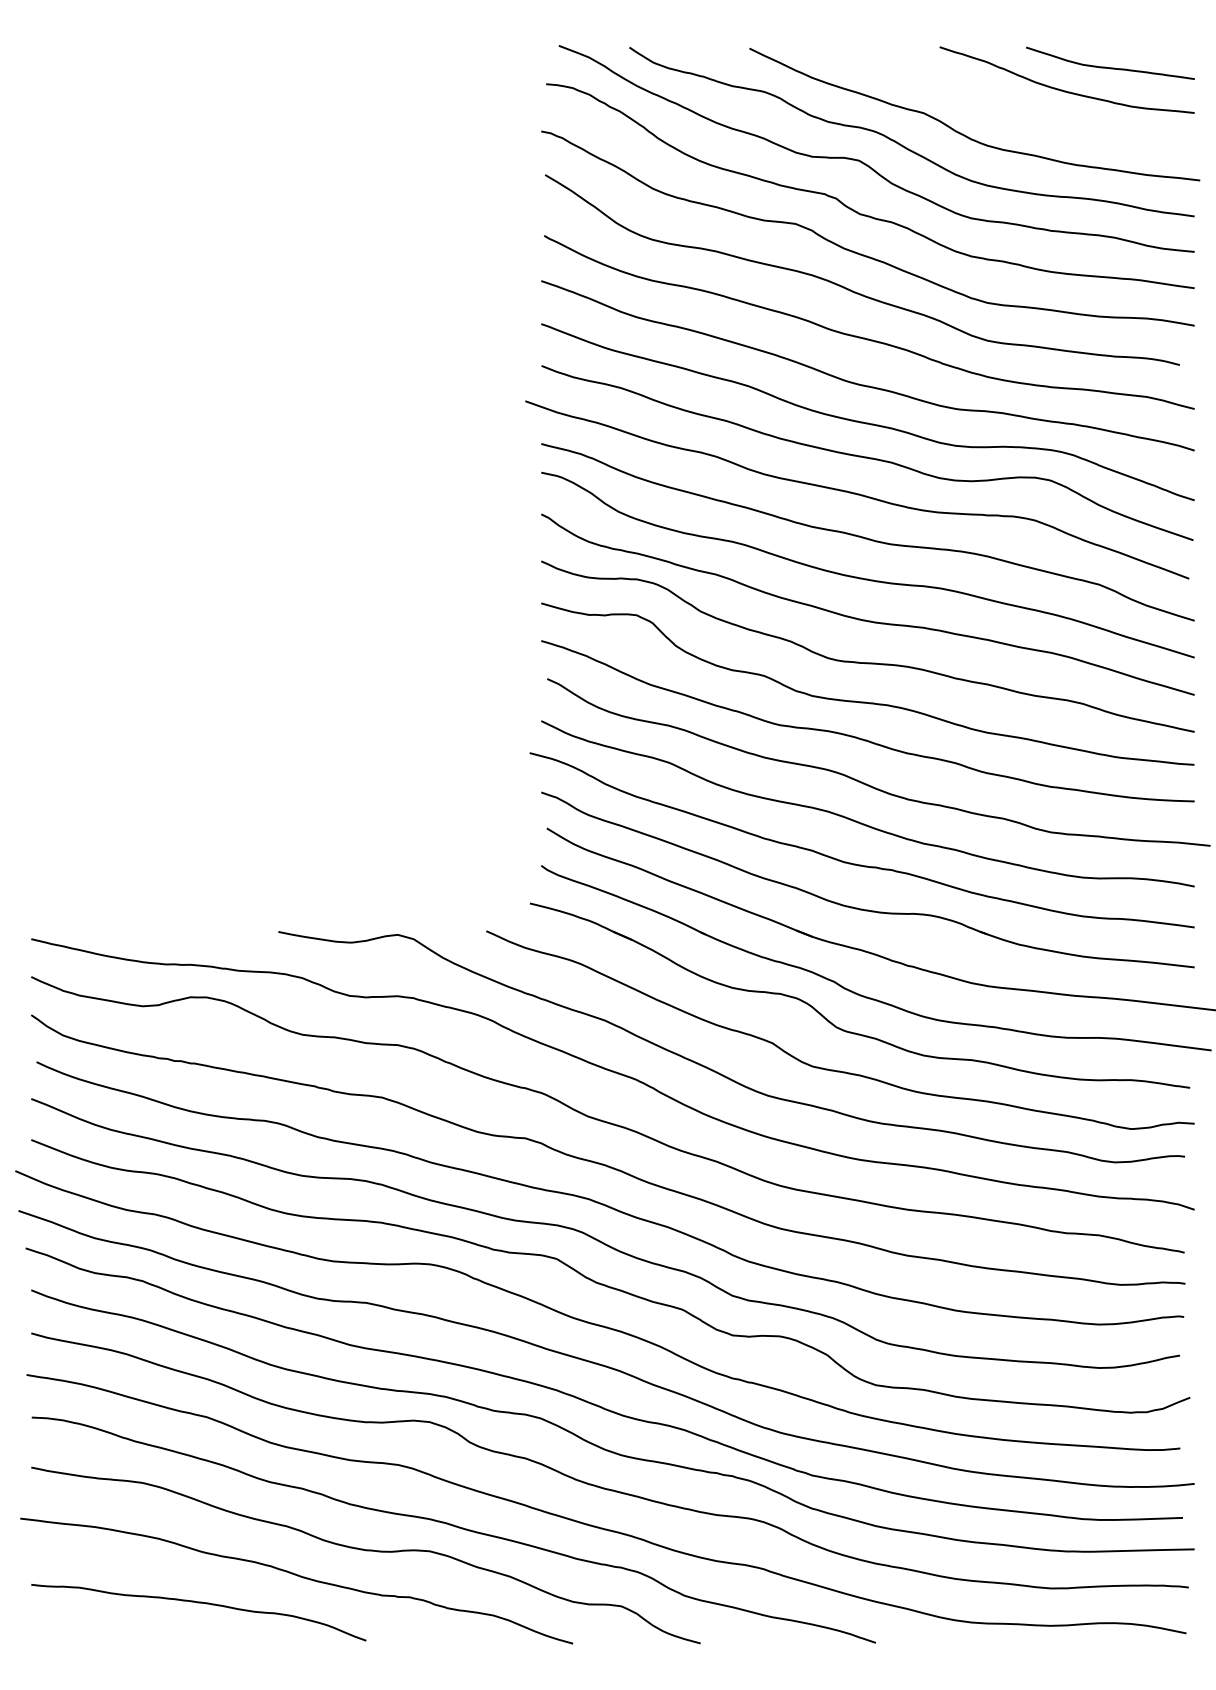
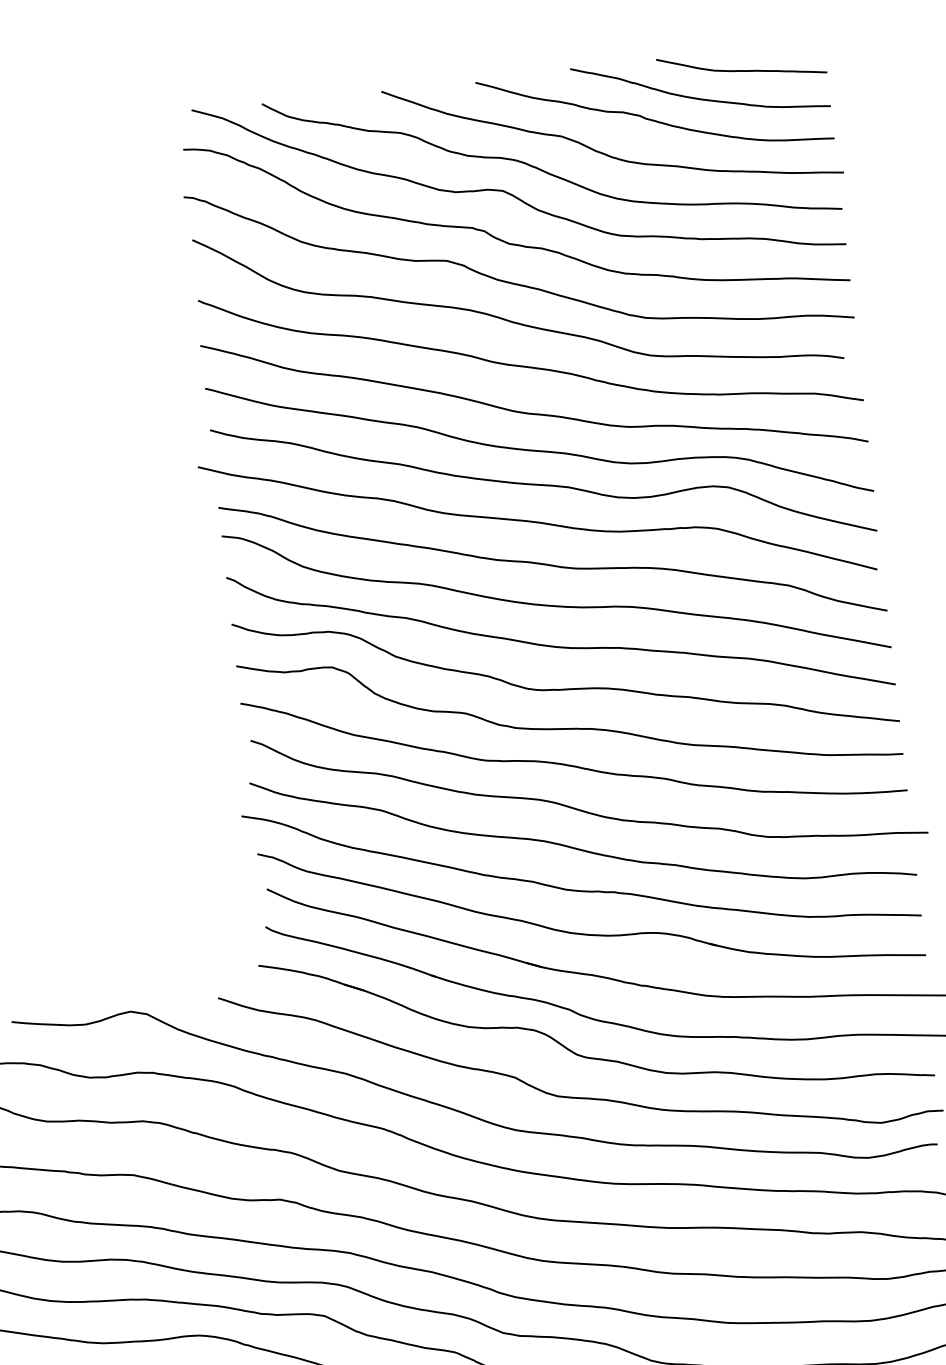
curve: (1014, 105) -> (651, 118), added

